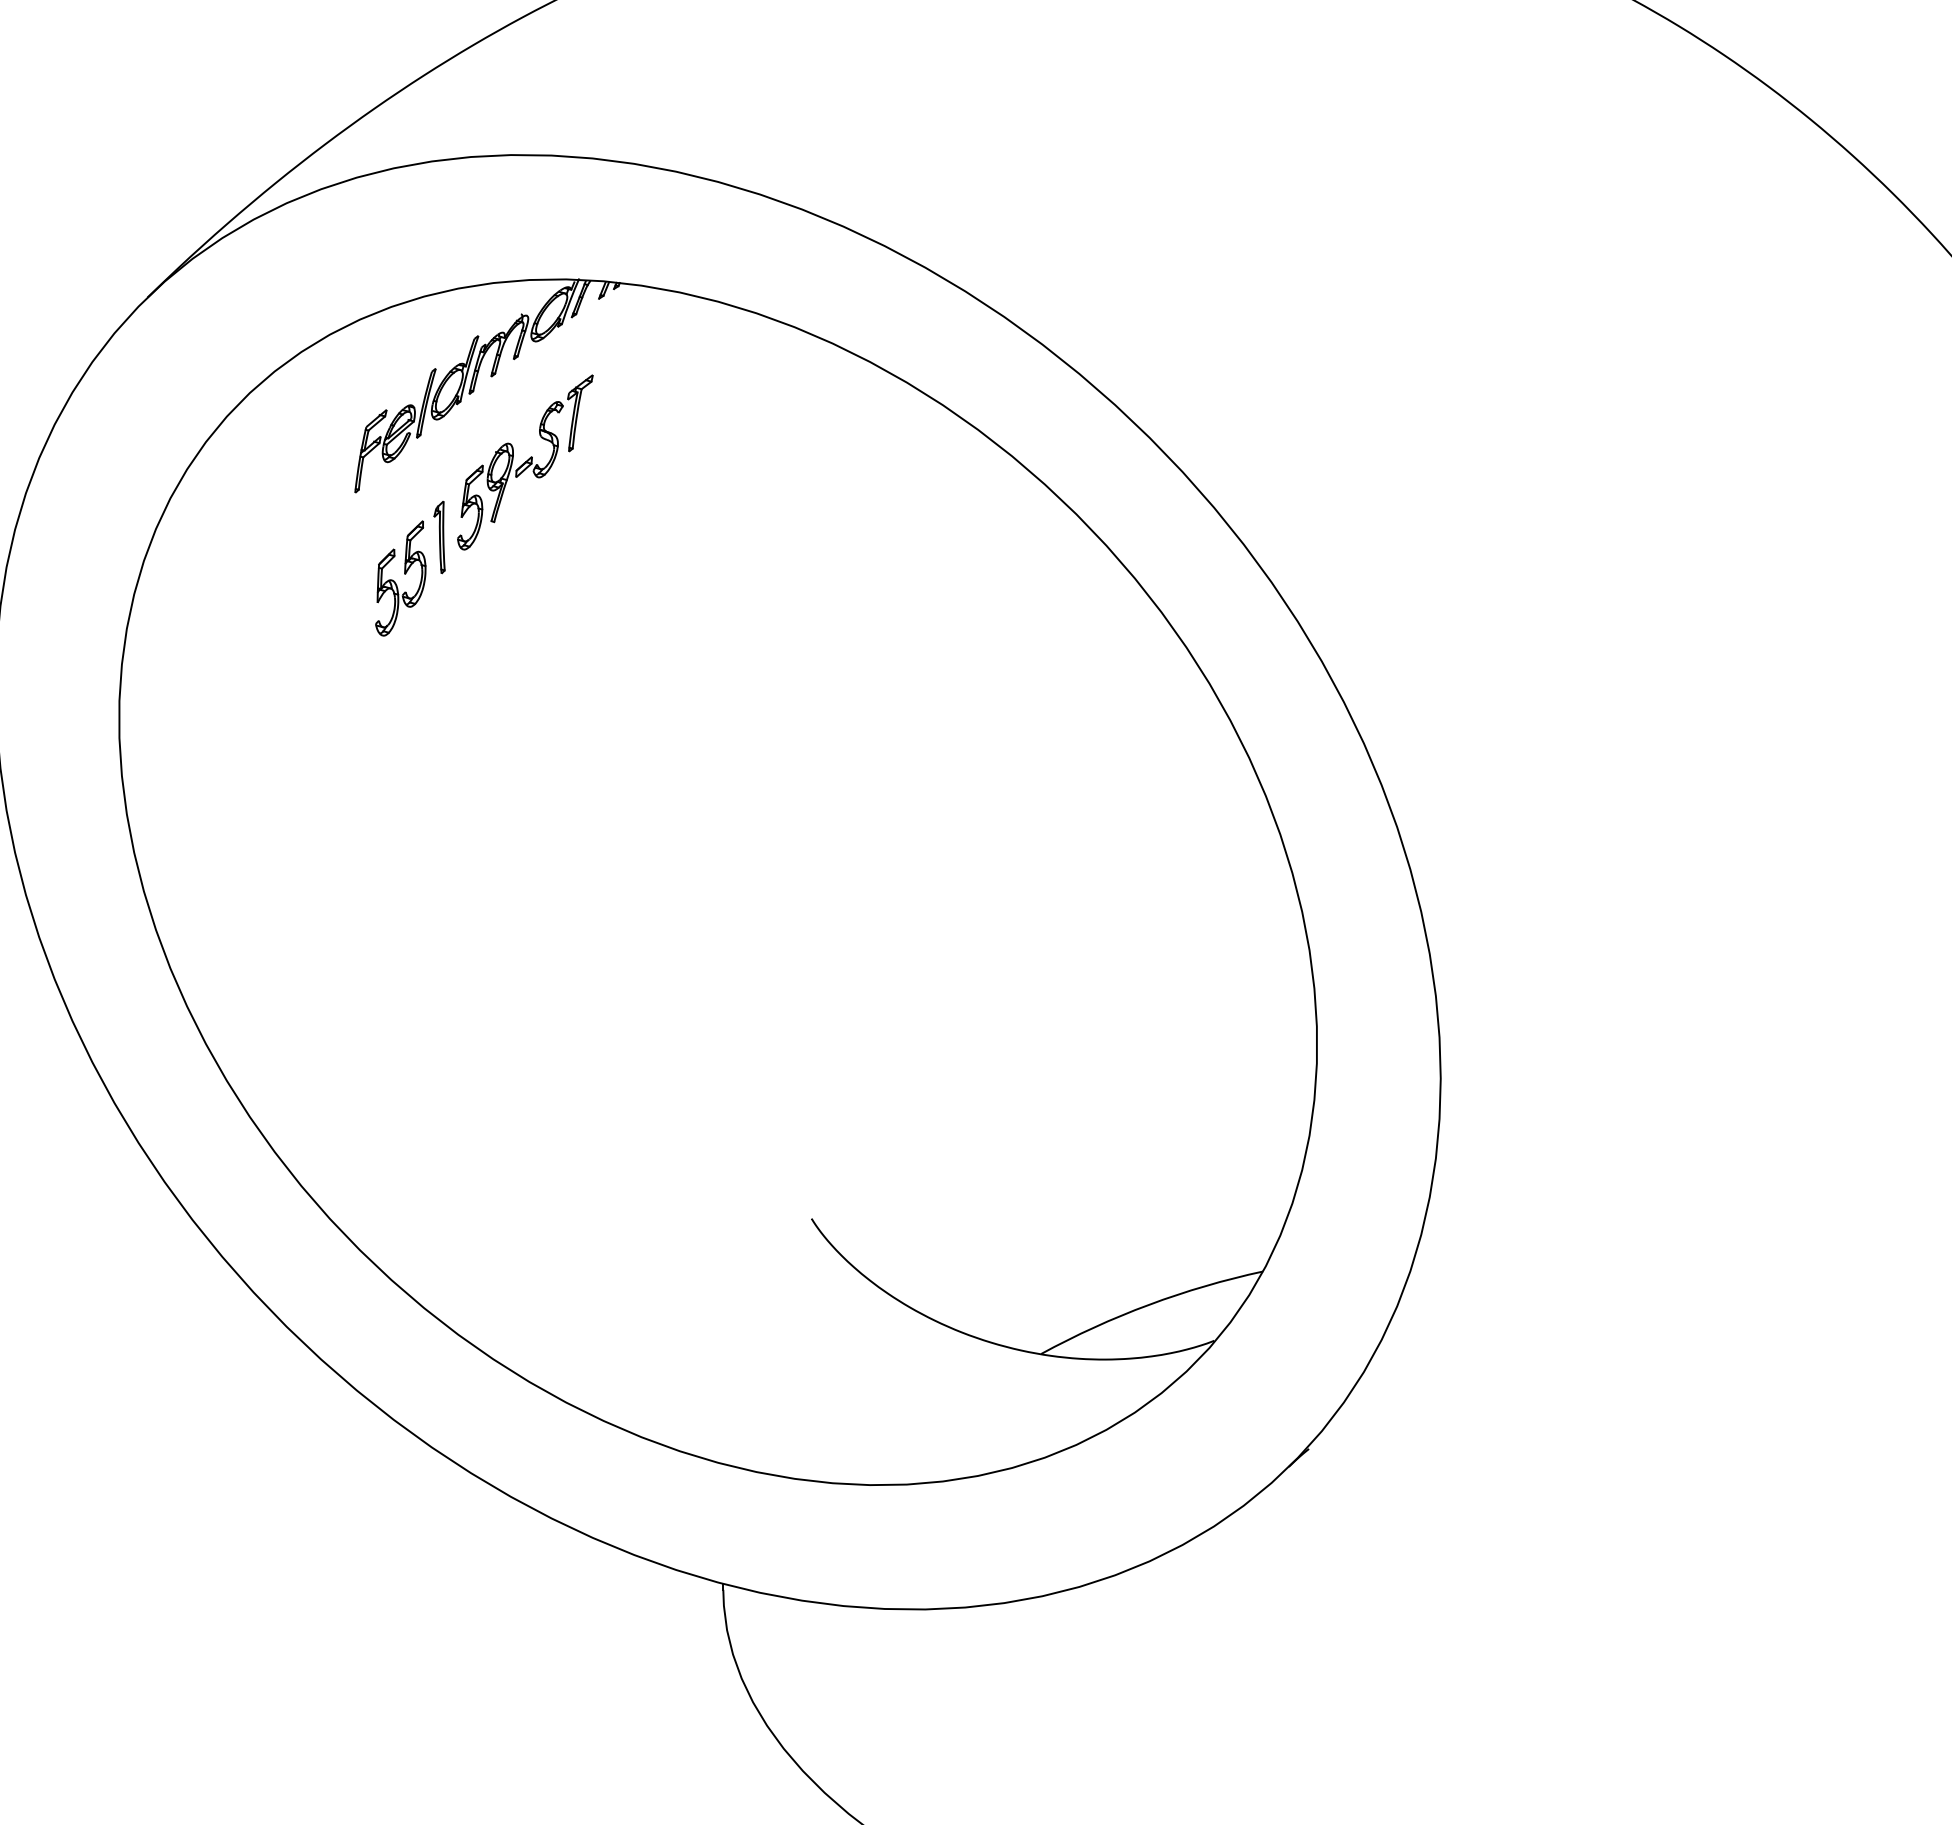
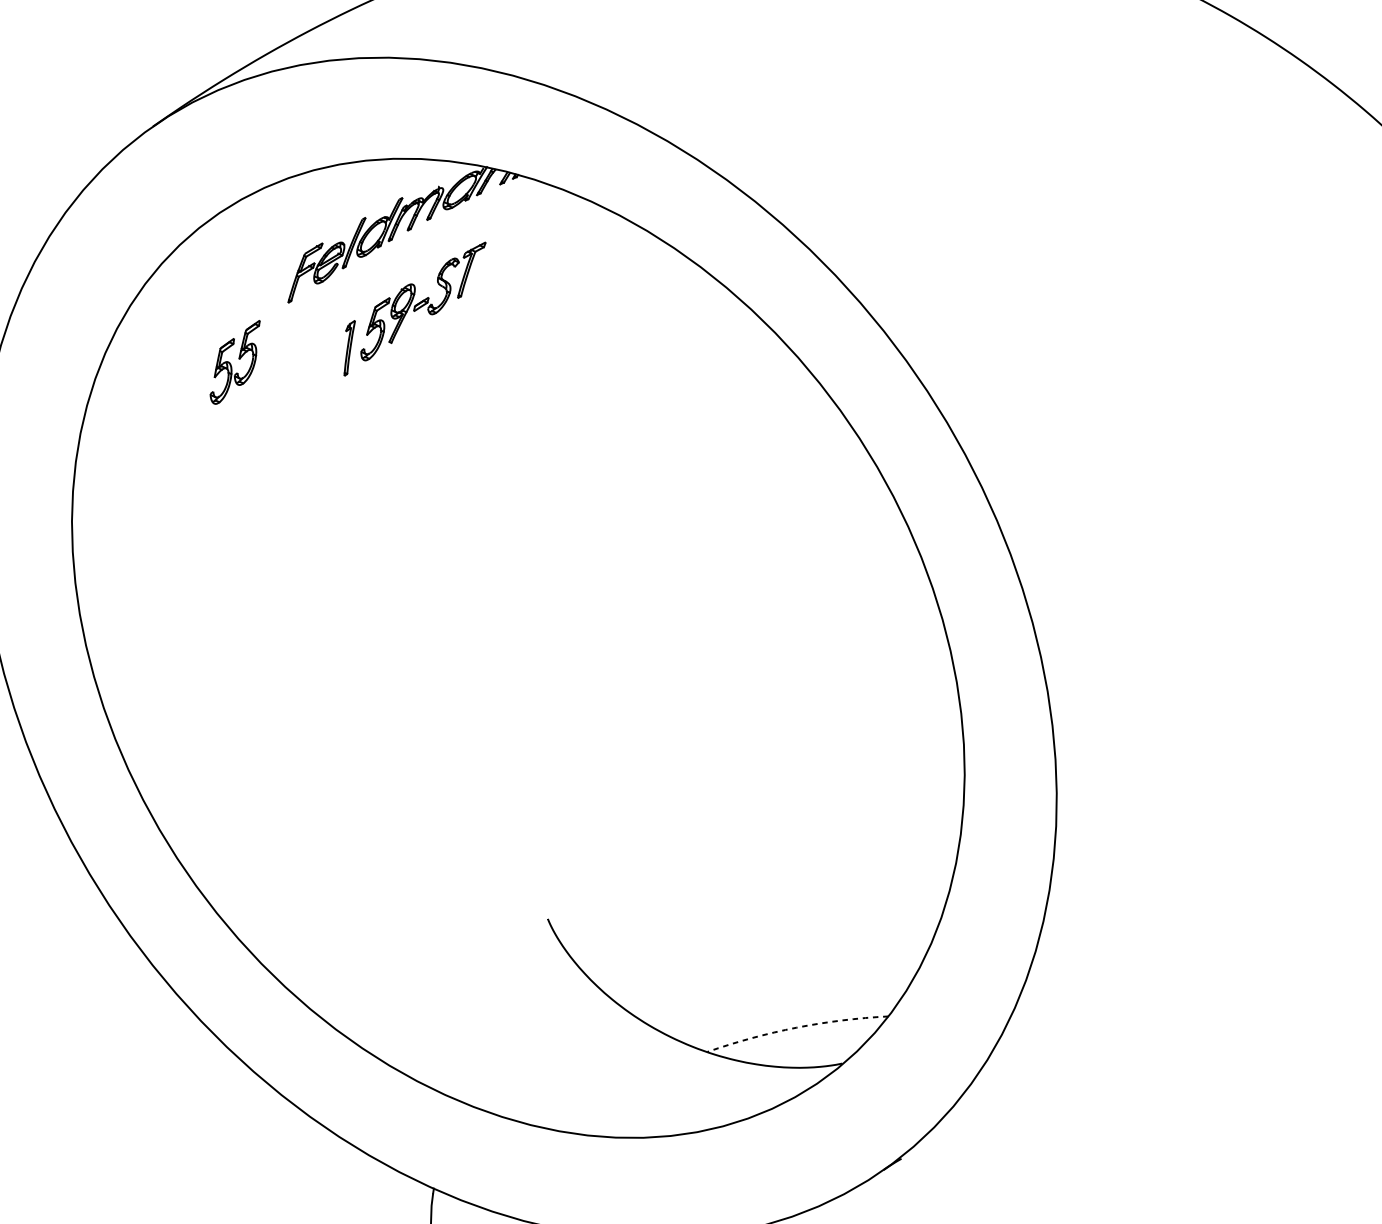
part: (400, 578) -> (235, 361), moved
arc: (1149, 1304) -> (796, 1027), solid -> dashed

